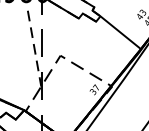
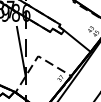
line: (34, 49) -> (21, 52), dashed -> solid

